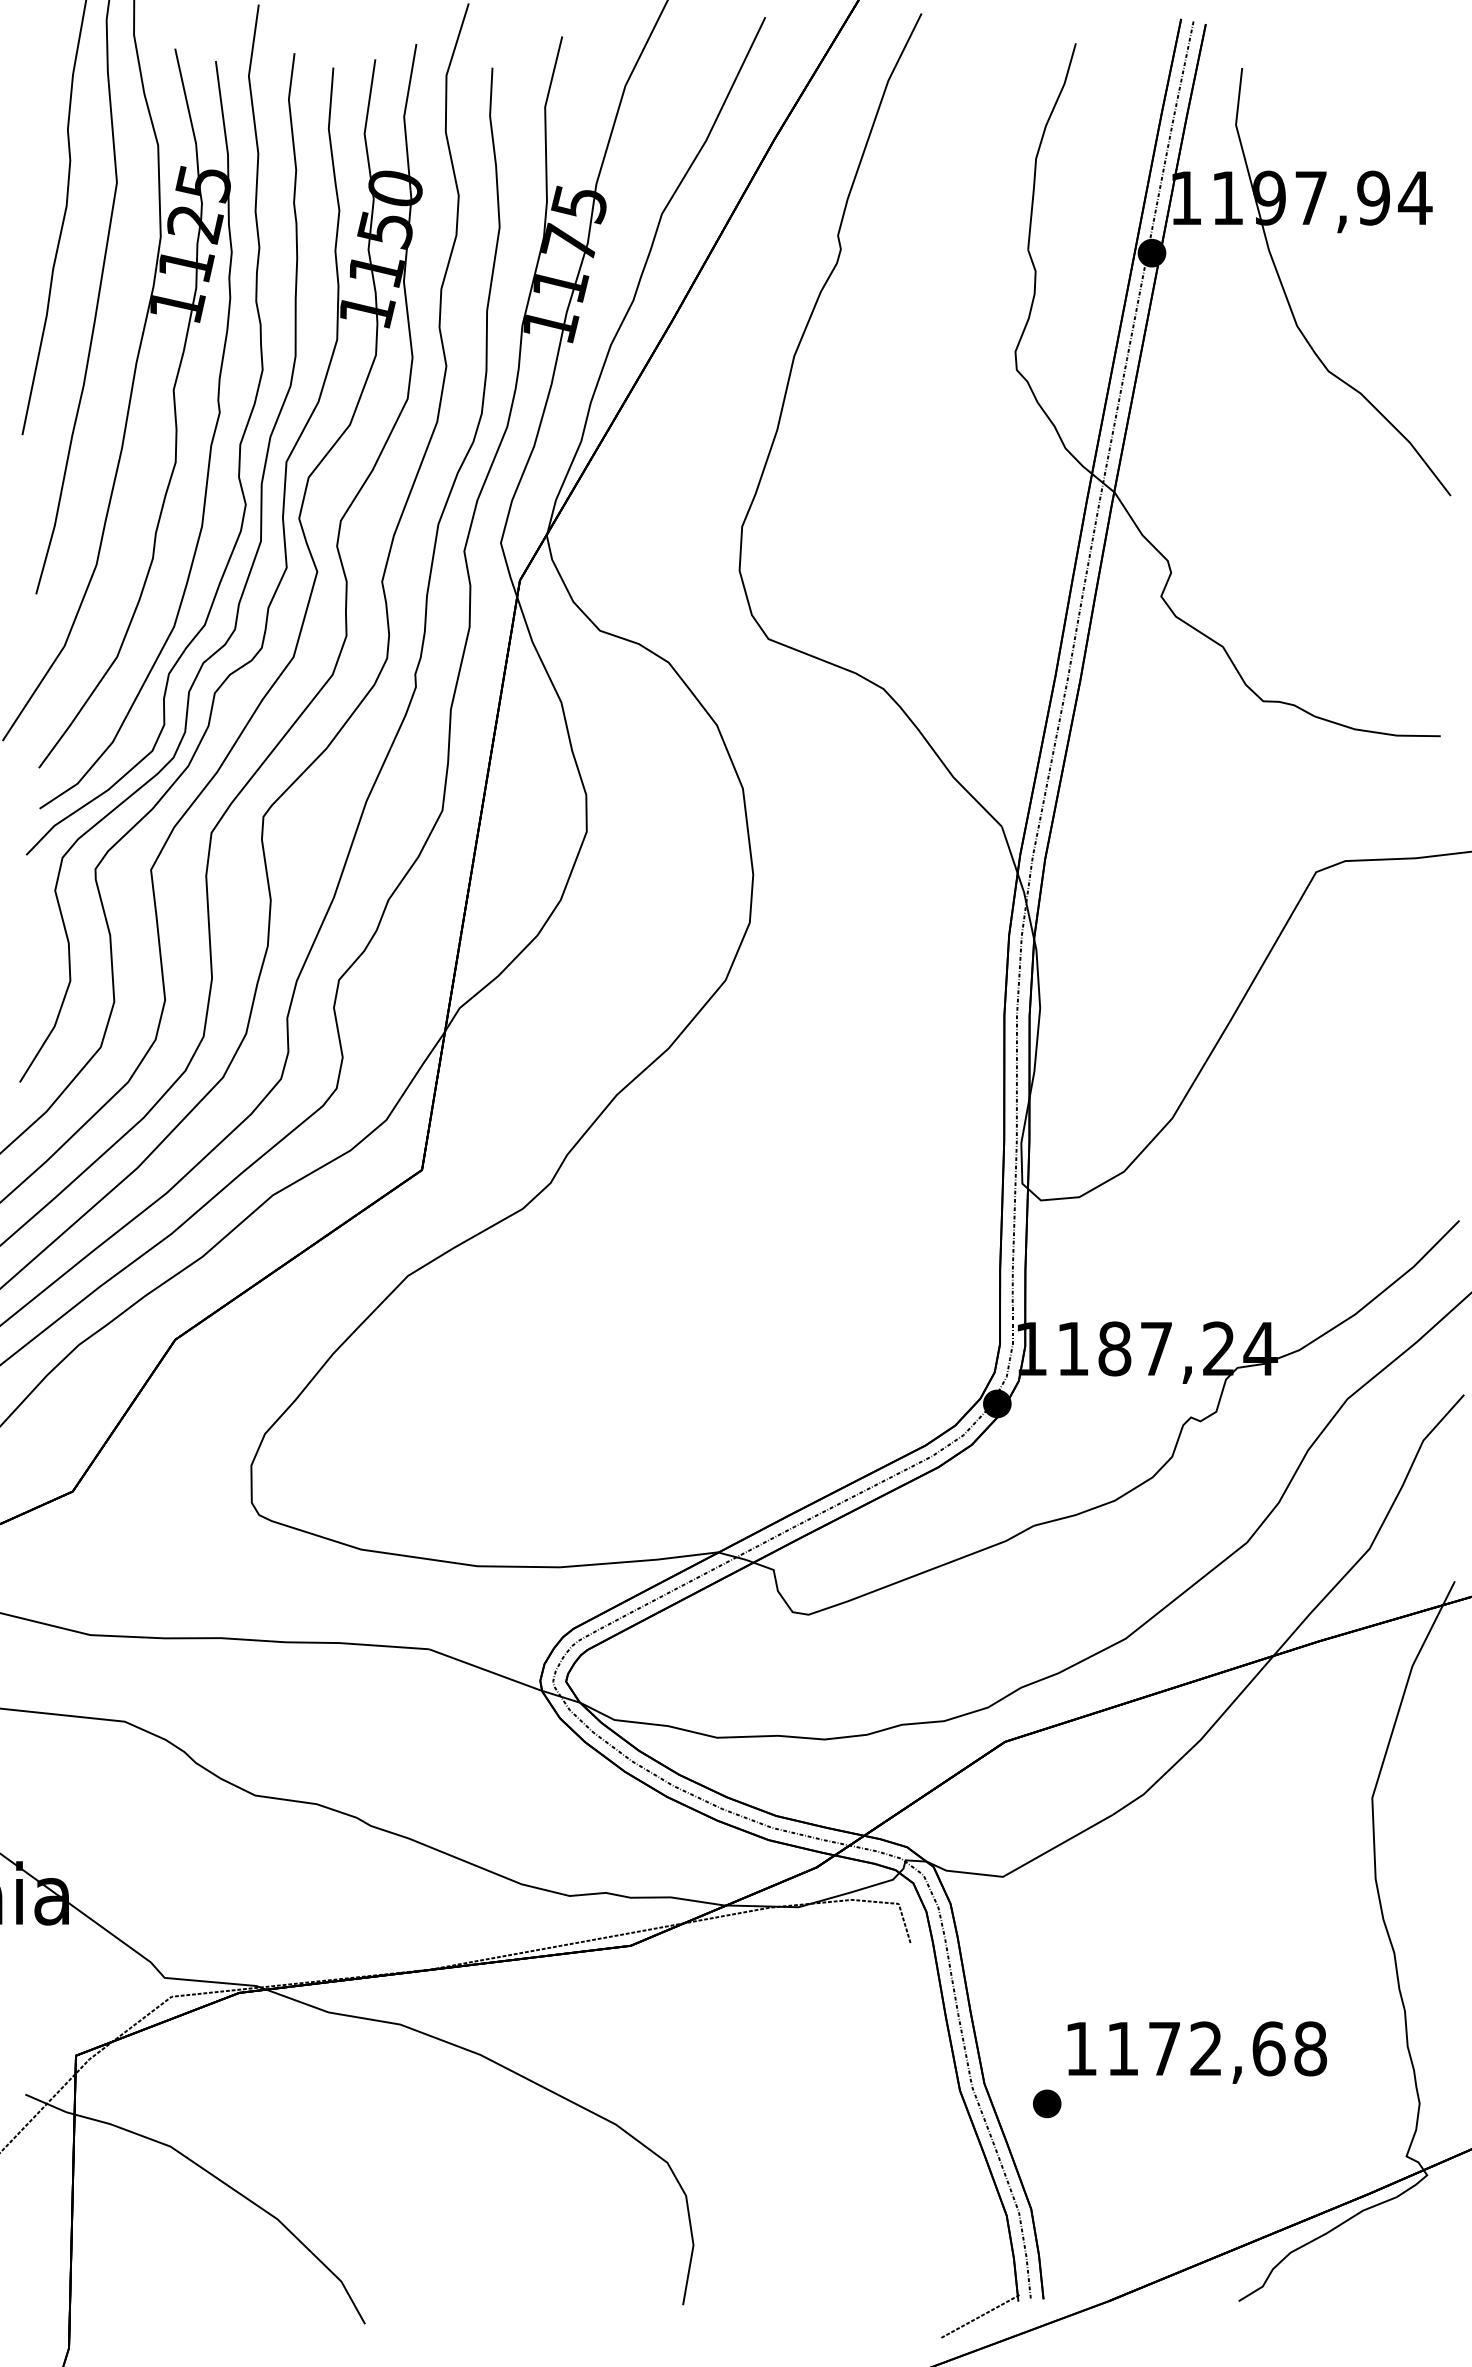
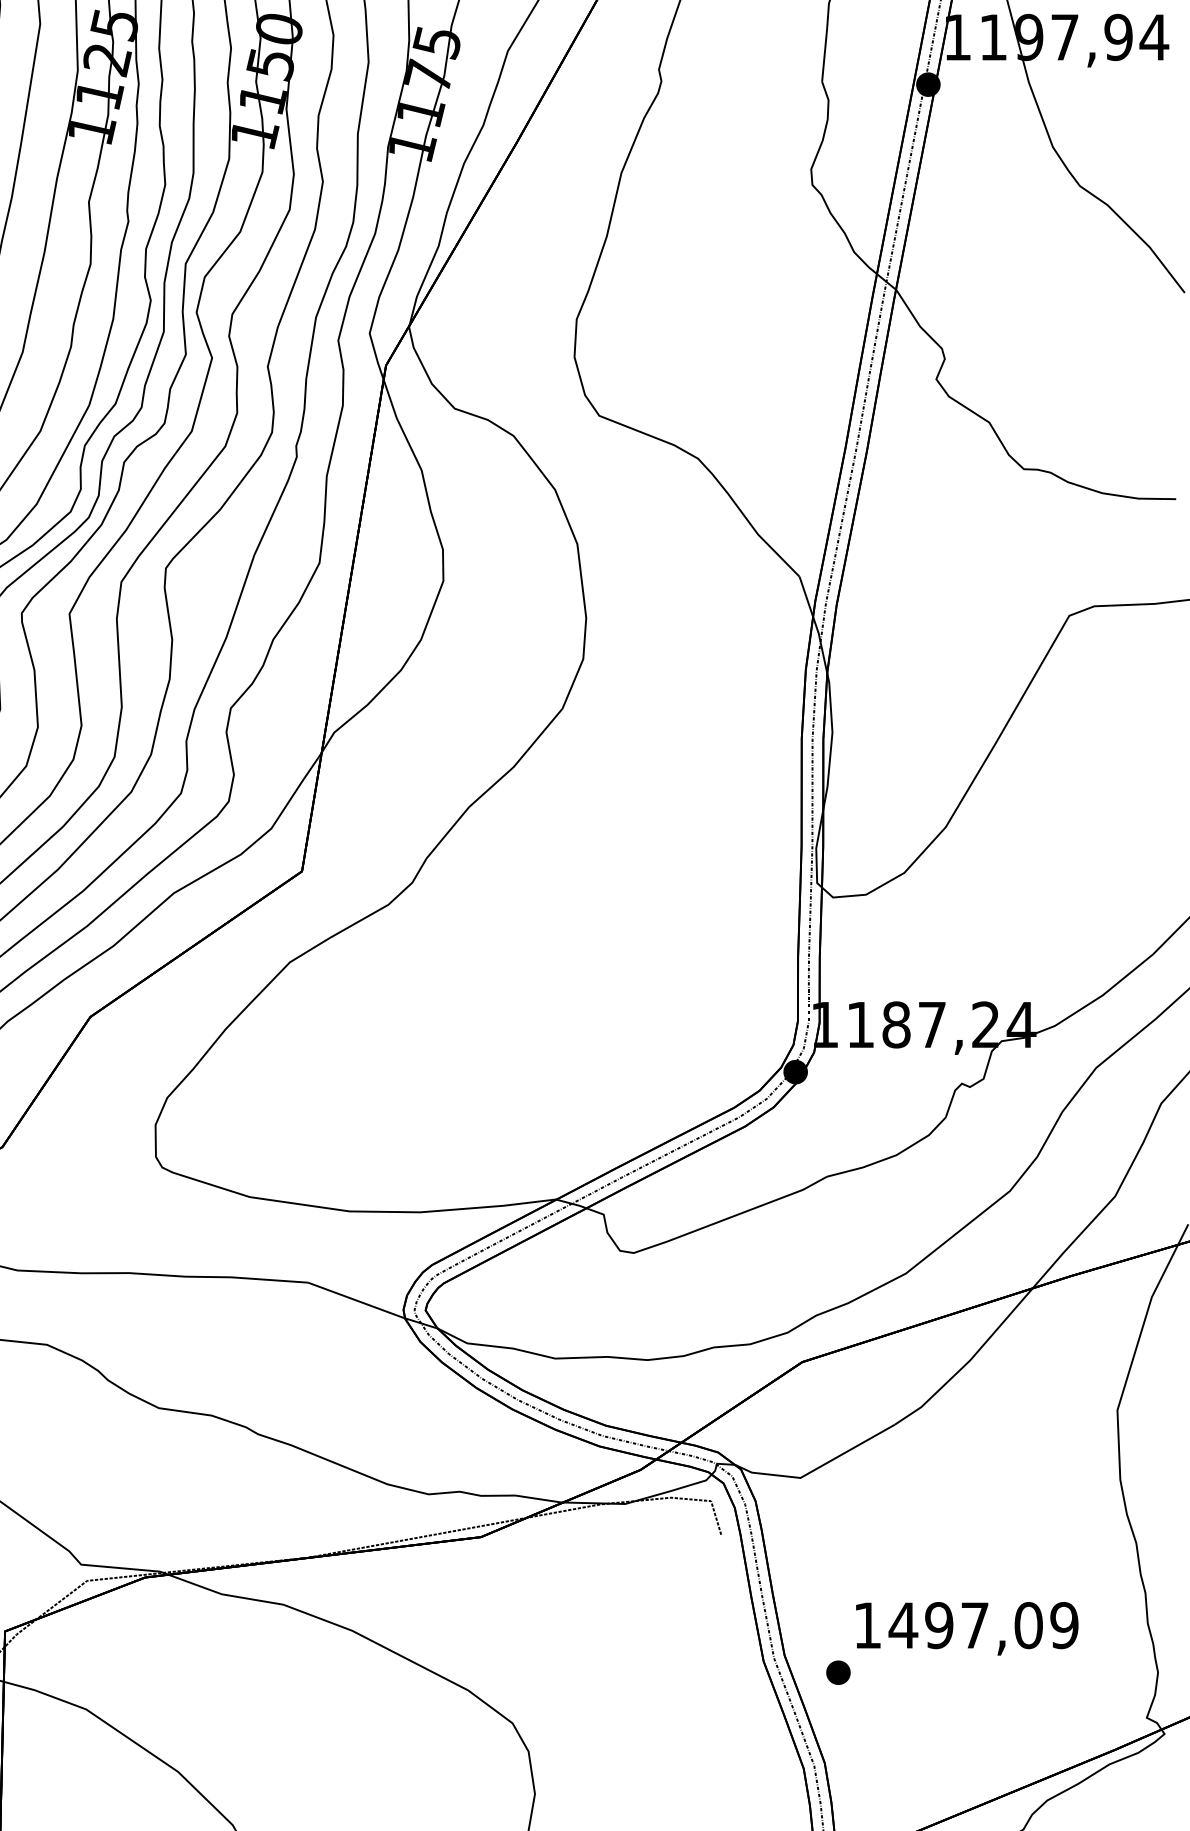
text: (1216, 2048) -> (983, 1625), 1172,68 -> 1497,09

